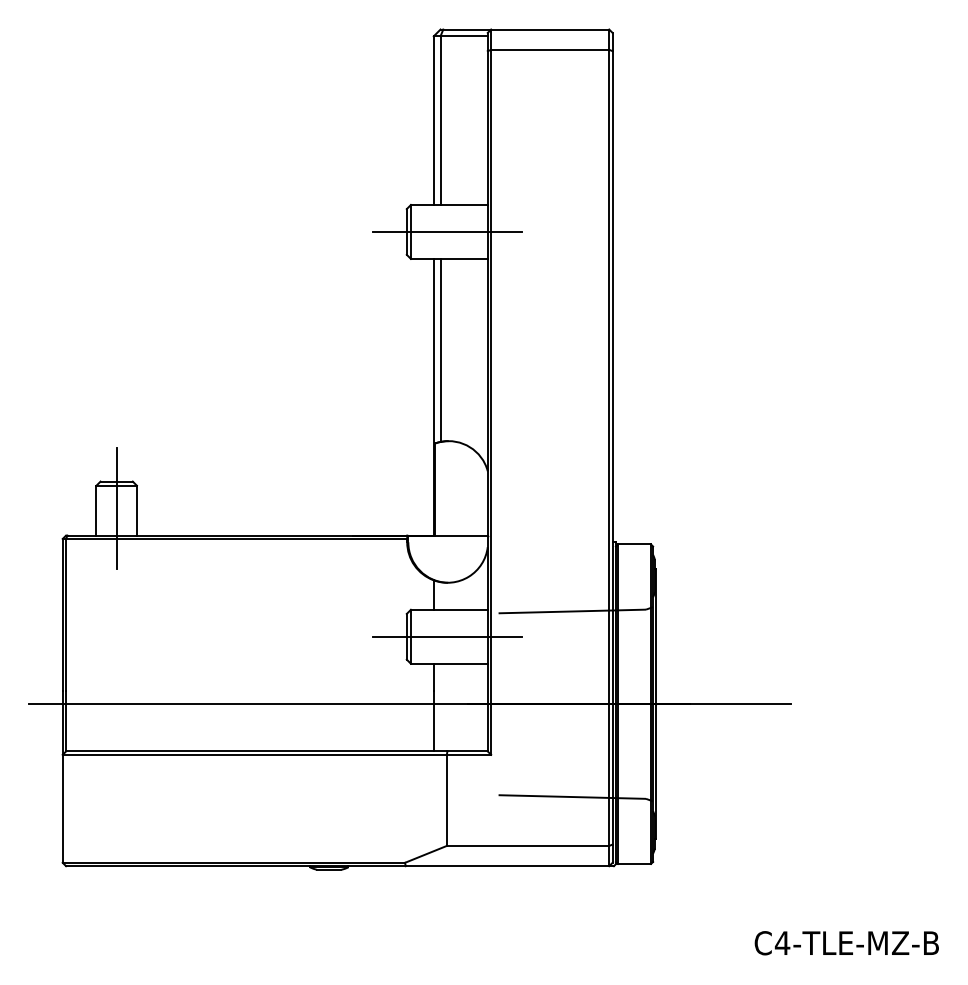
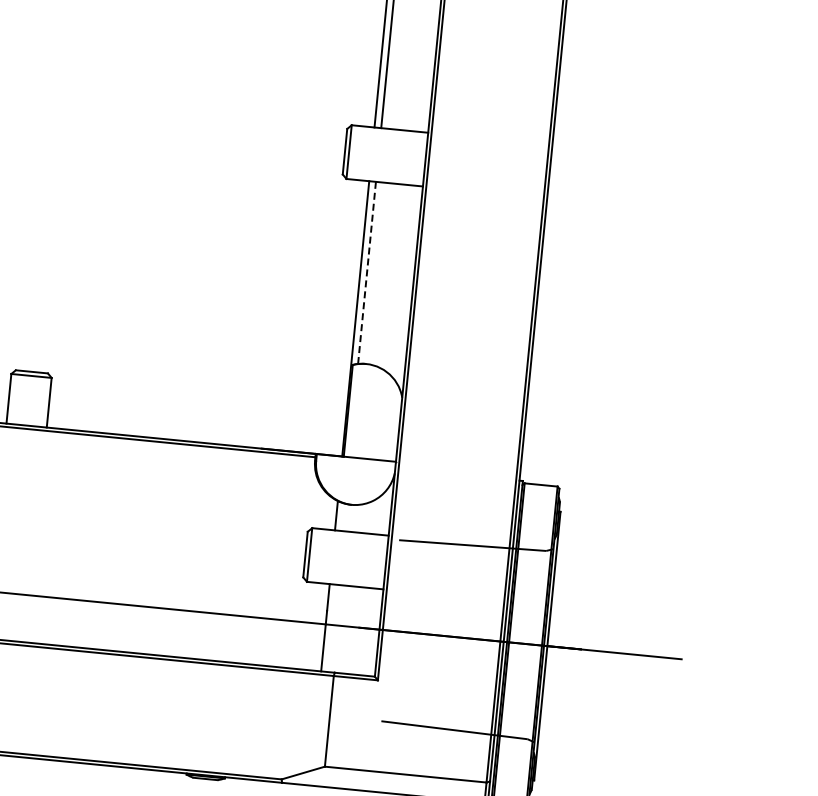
line: (447, 231) -> (385, 155), removed
line: (440, 350) -> (366, 272), solid -> dashed
line: (116, 508) -> (29, 398), removed
line: (447, 636) -> (346, 558), removed

